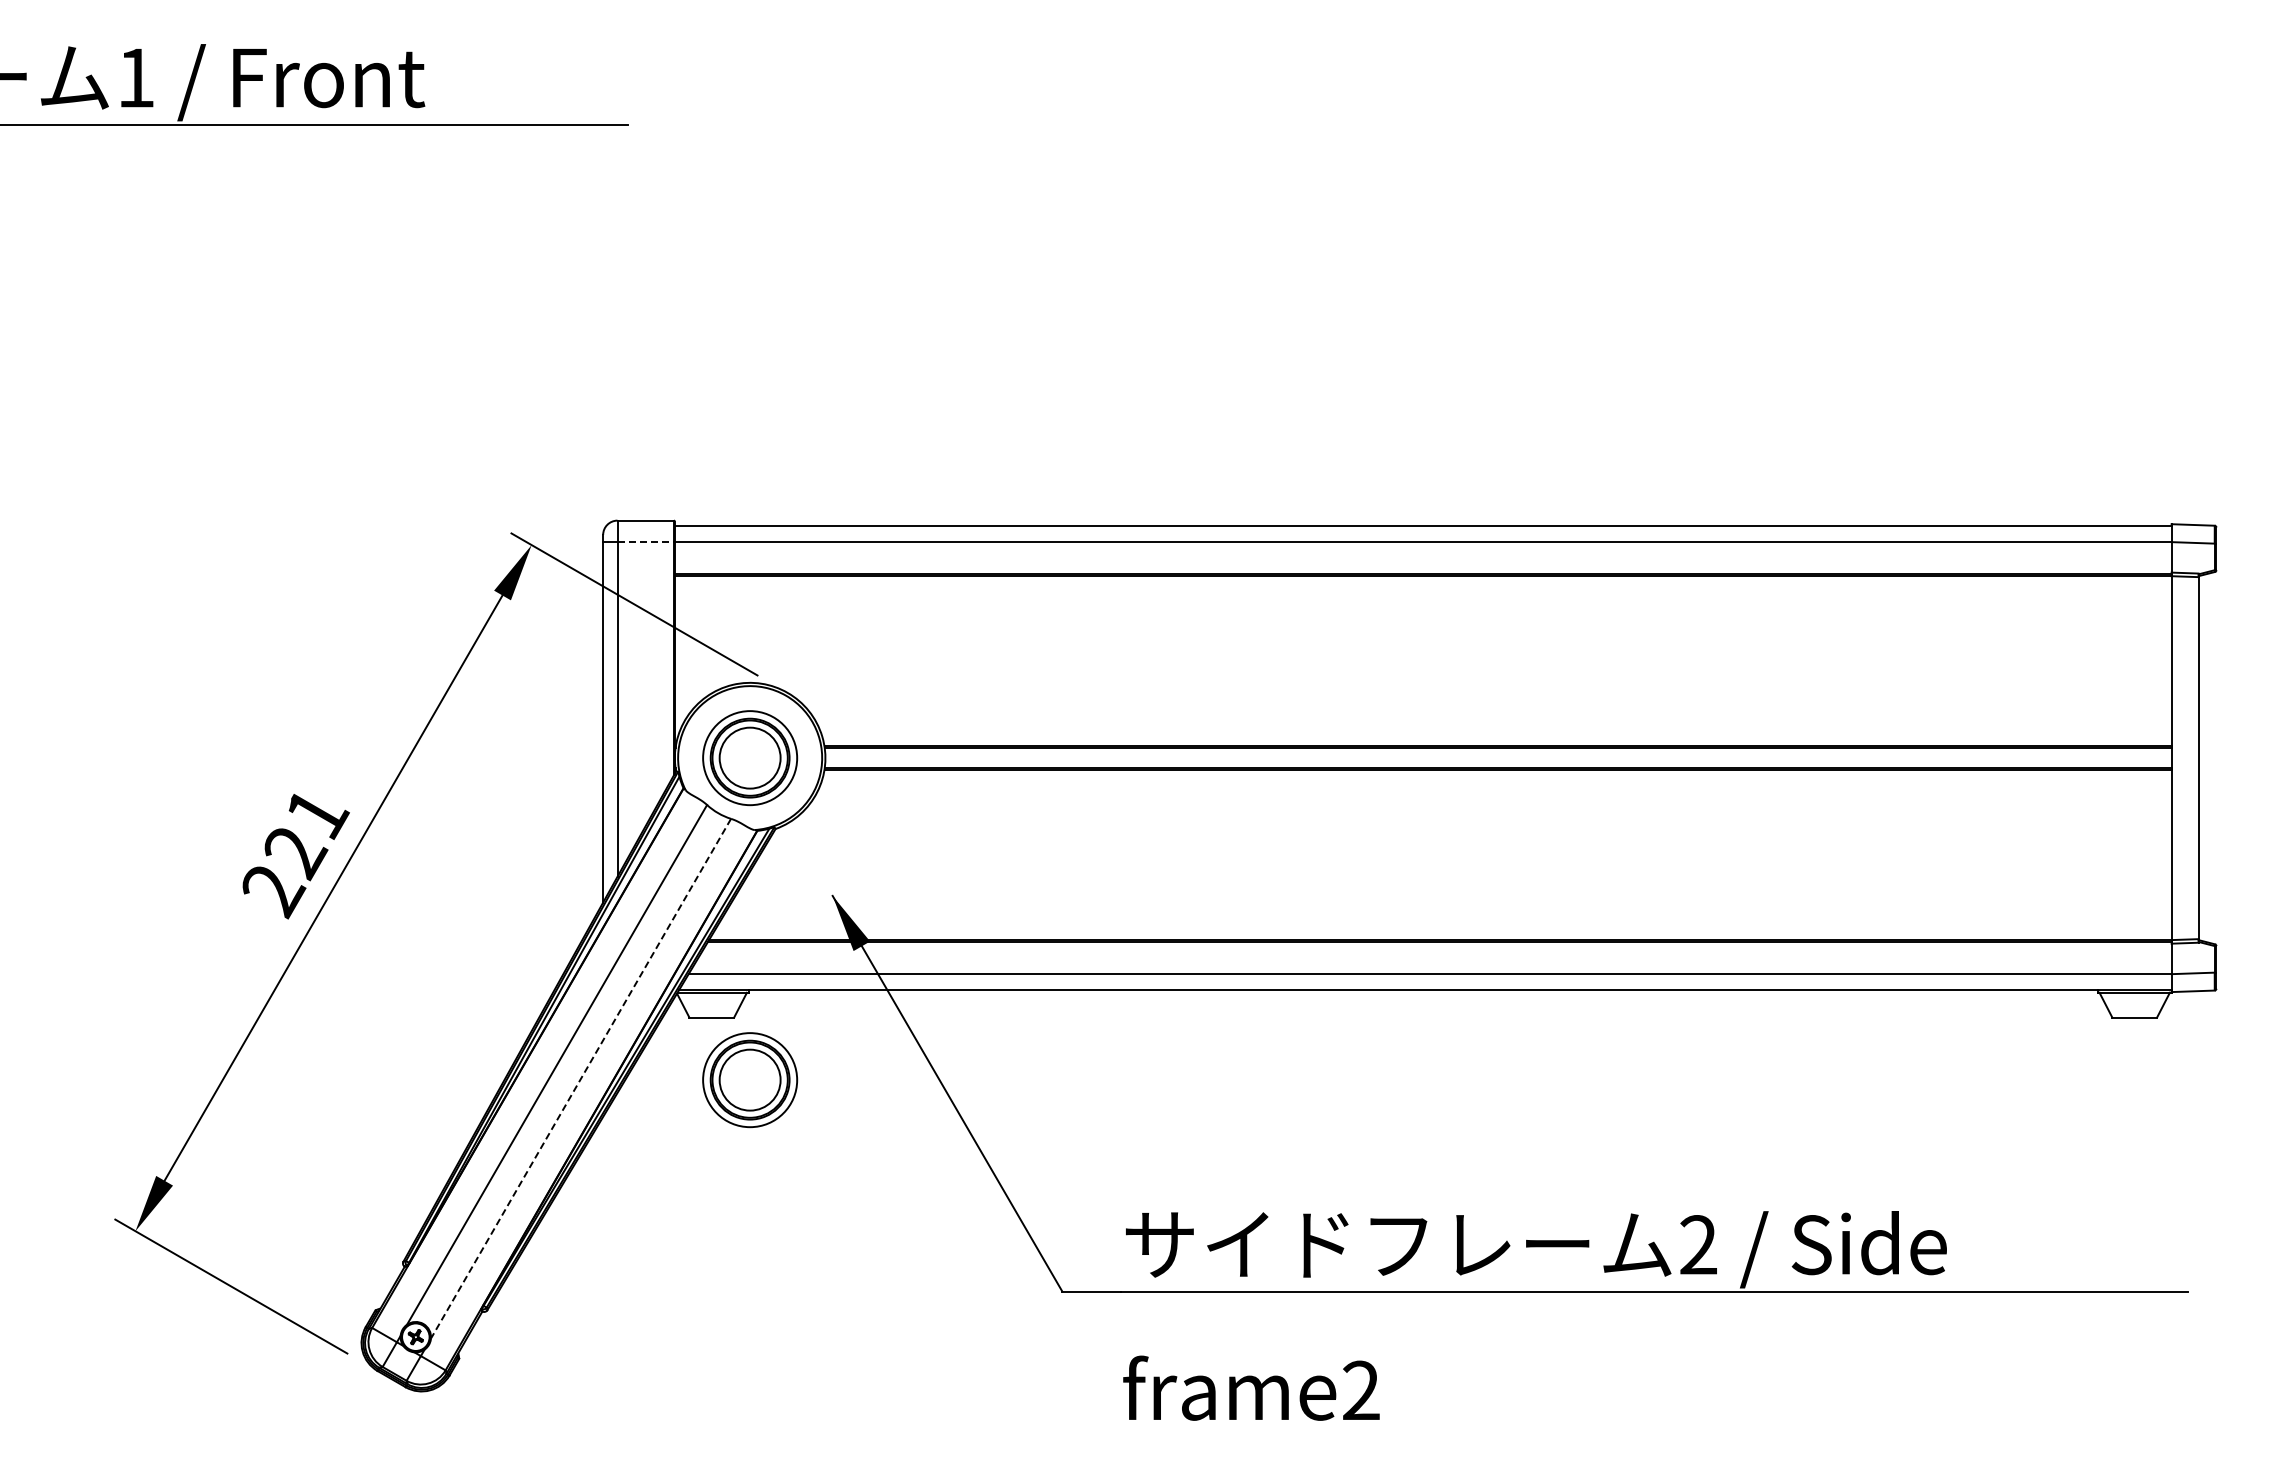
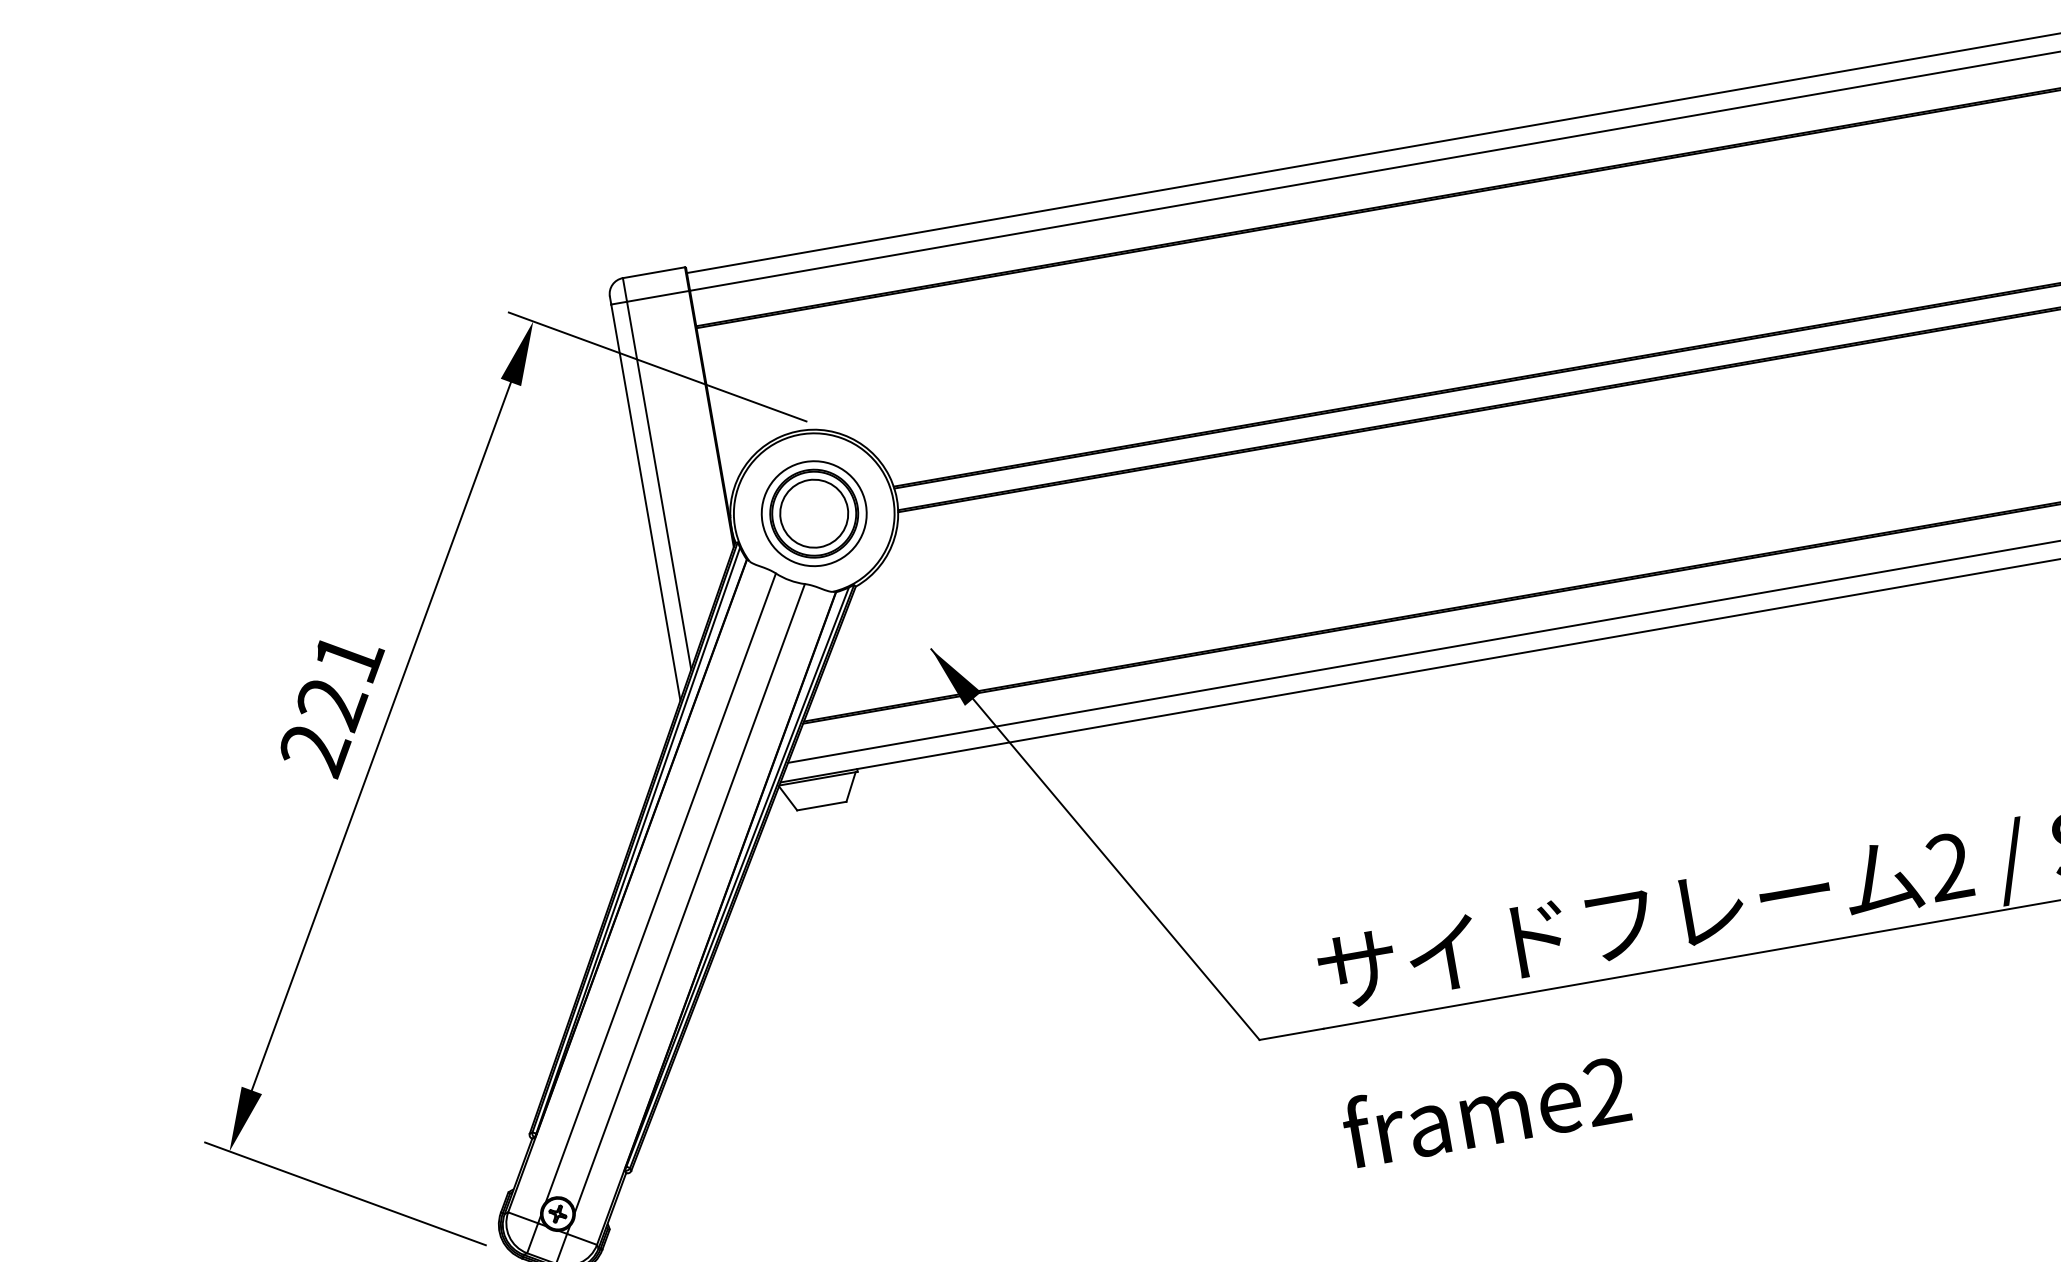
line: (646, 542) -> (658, 296), dashed -> solid
line: (580, 1079) -> (689, 899), dashed -> solid
part: (750, 1080) -> (876, 867), removed

